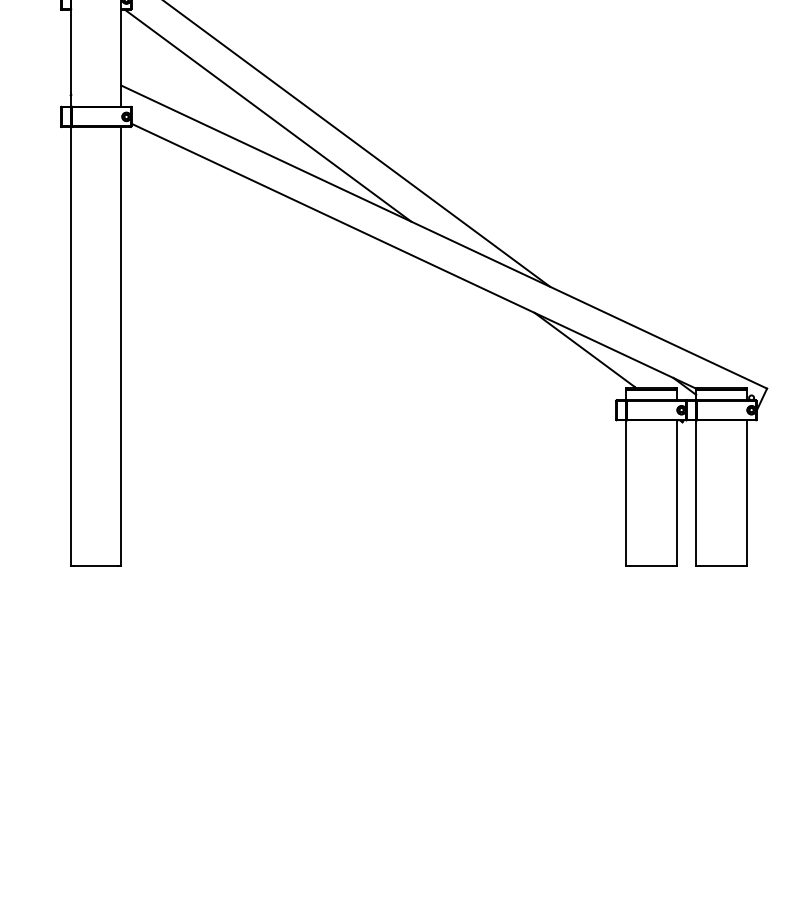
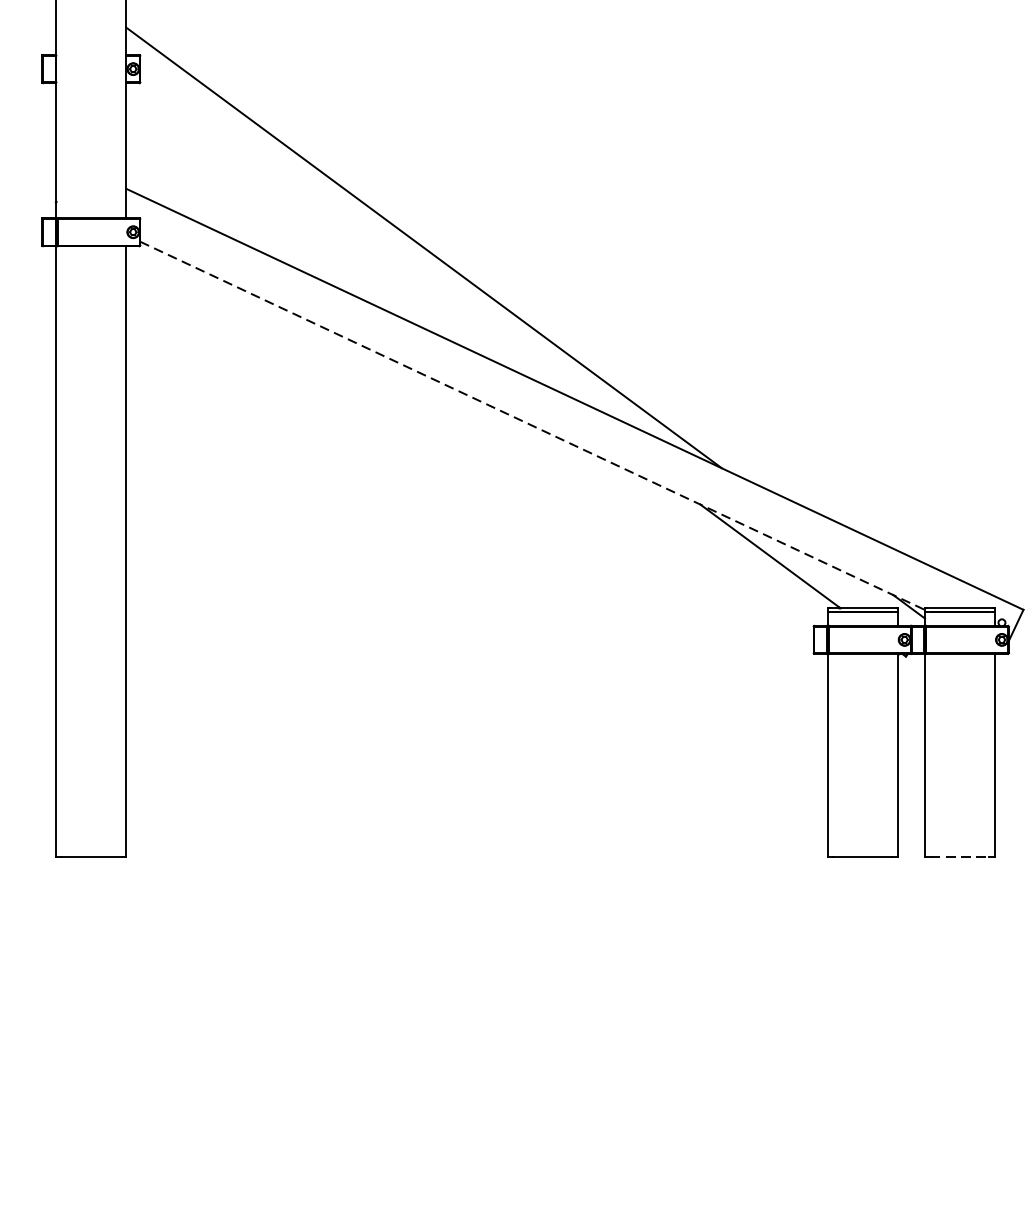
line: (267, 115) -> (329, 230), removed
line: (413, 256) -> (532, 426), solid -> dashed
line: (721, 566) -> (960, 857), solid -> dashed

